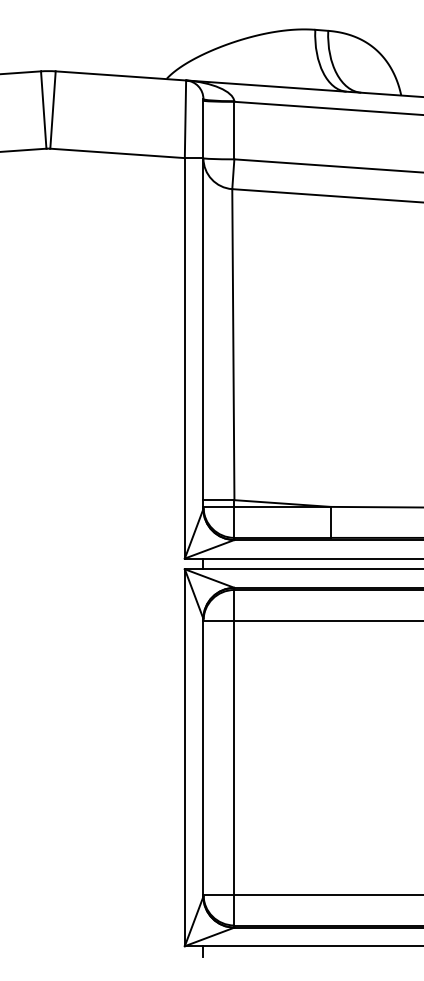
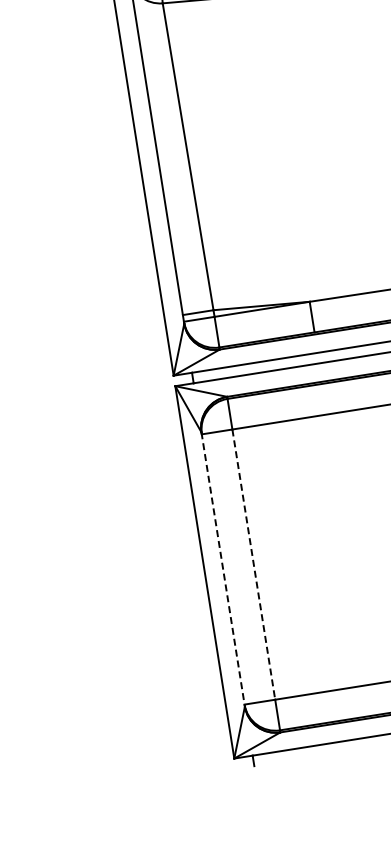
line: (203, 757) -> (223, 569), solid -> dashed
line: (234, 757) -> (253, 564), solid -> dashed

